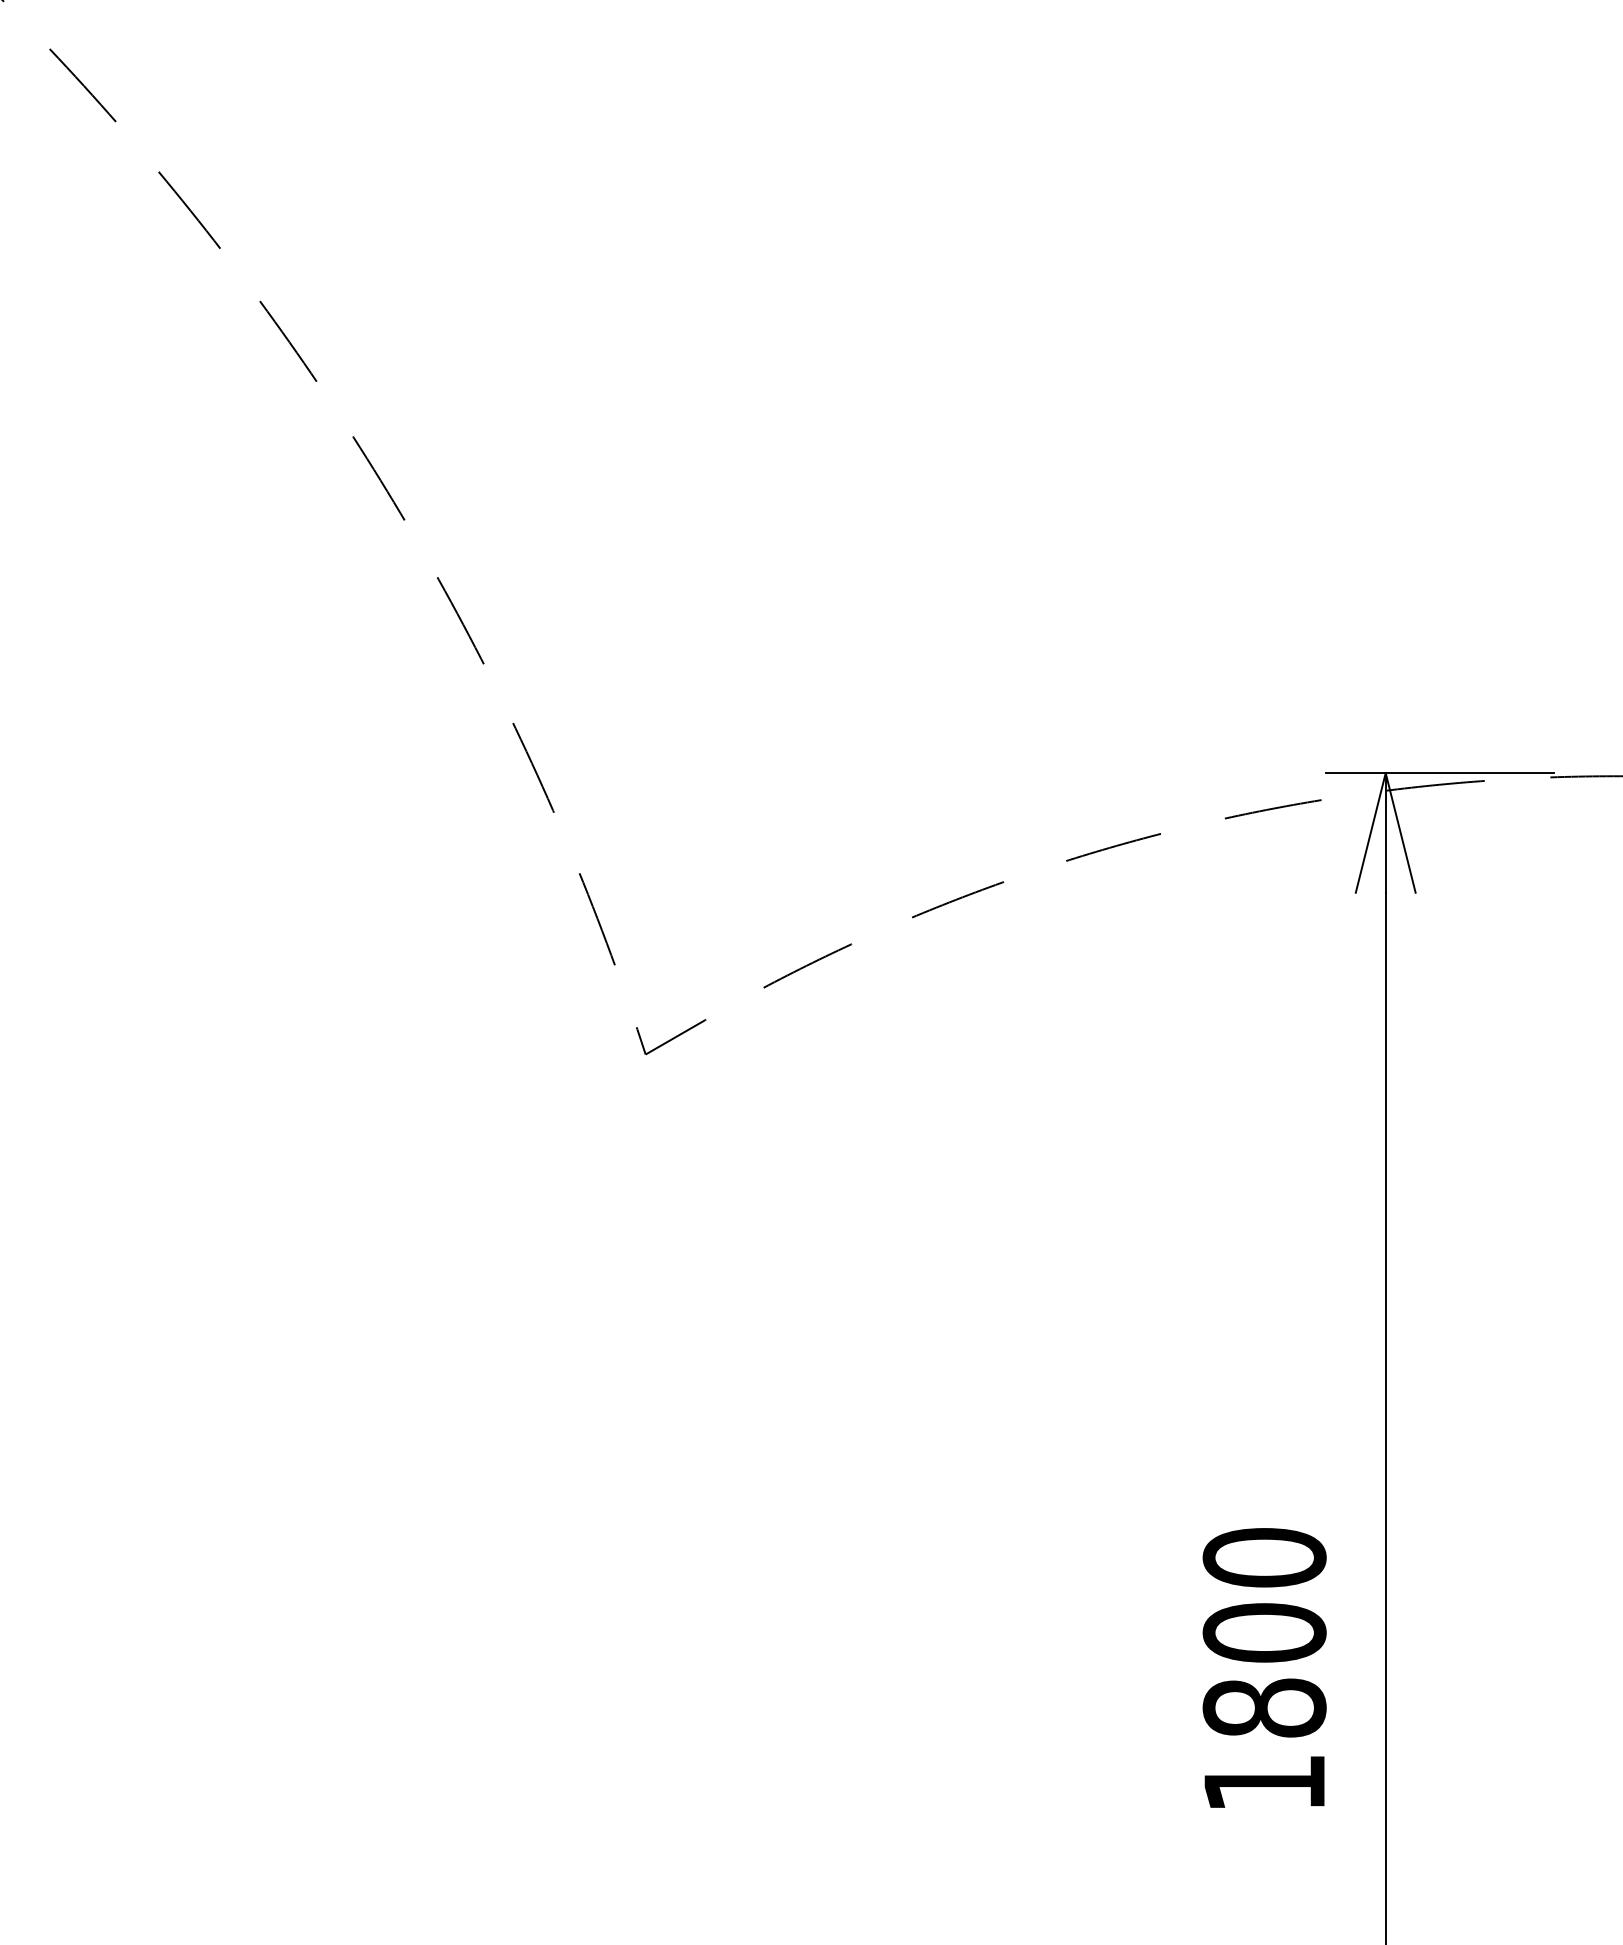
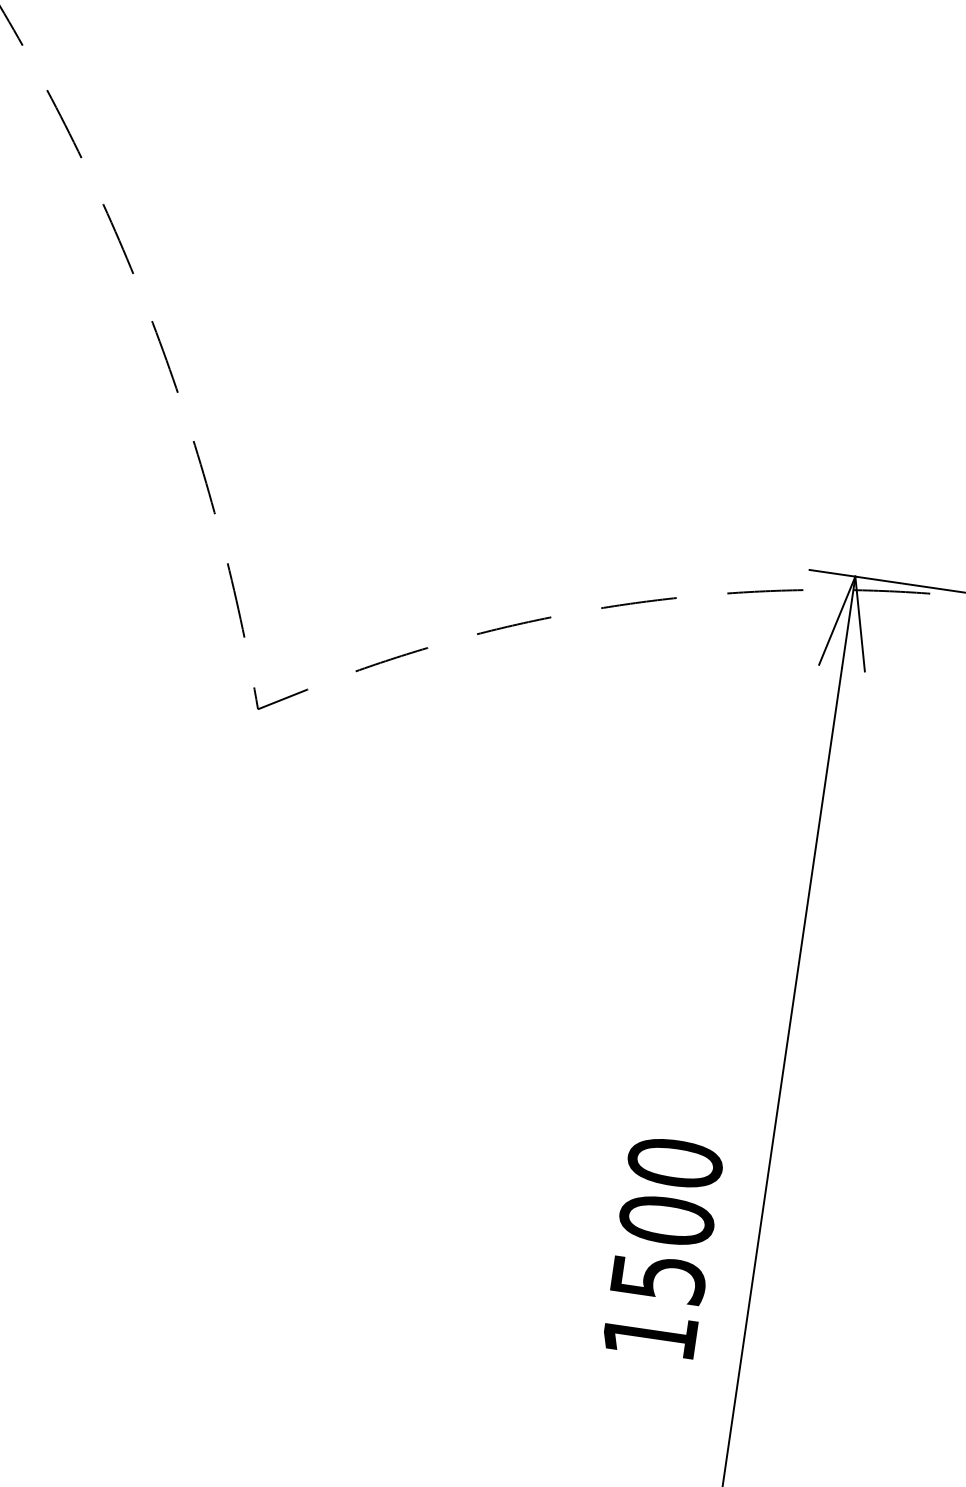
text: (1264, 1707) -> (658, 1277), 1800 -> 1500

